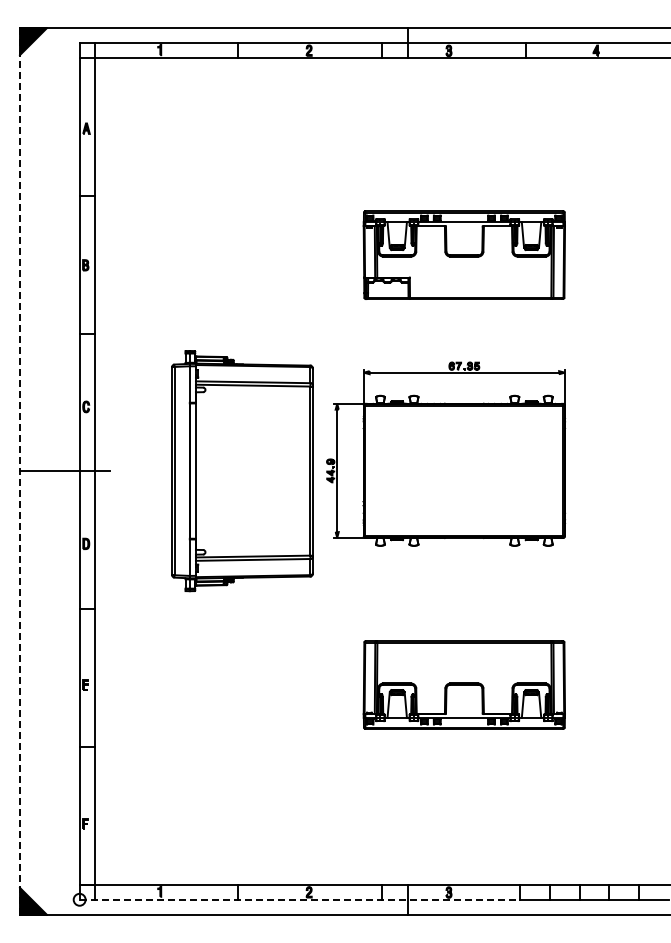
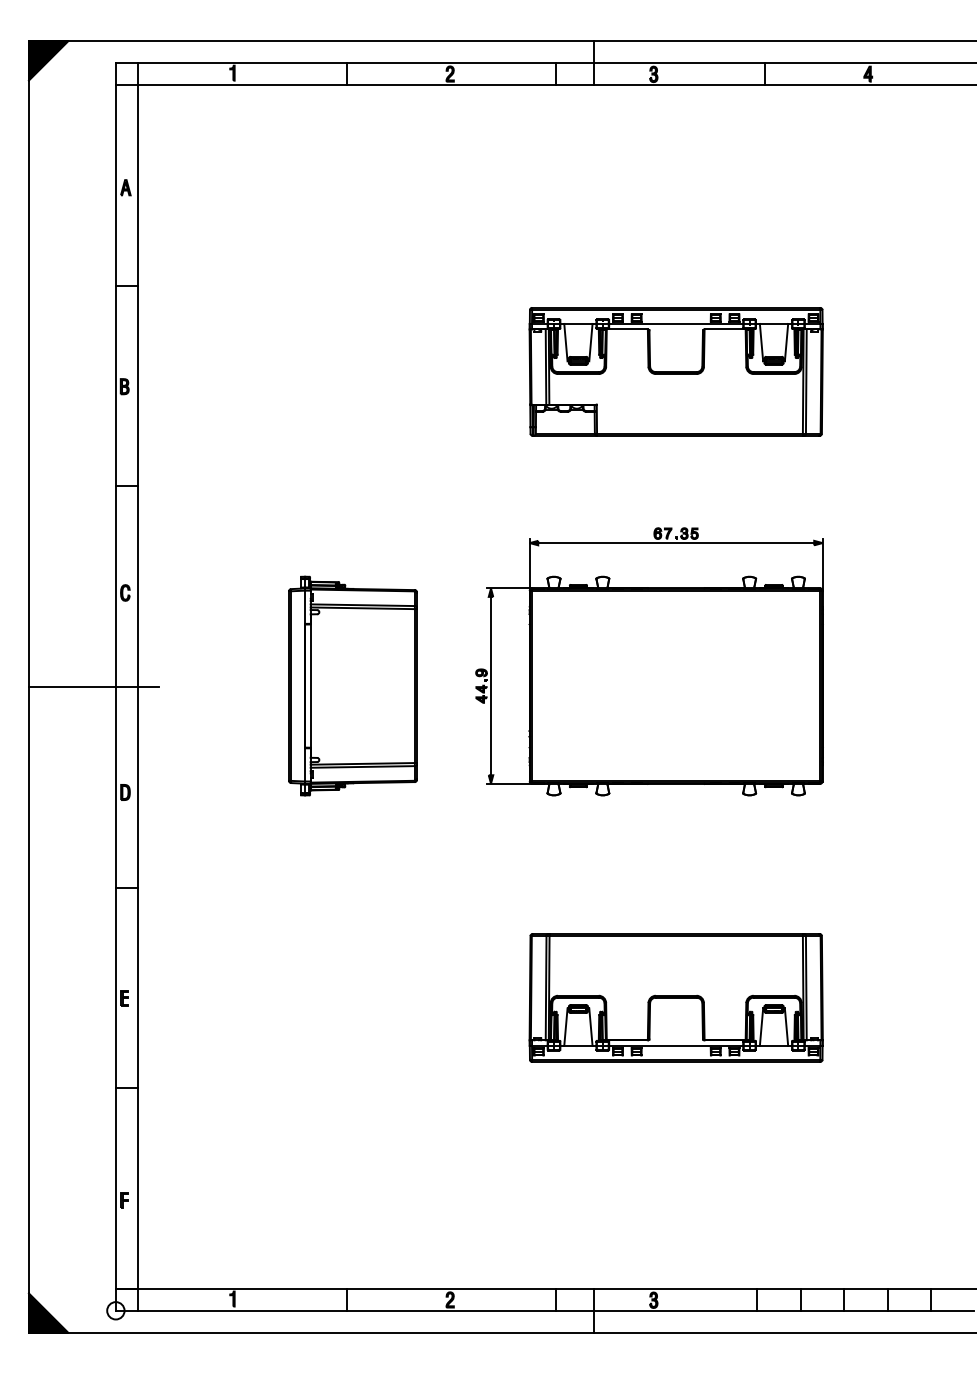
part: (242, 470) -> (353, 685), size x0.62
line: (19, 471) -> (28, 687), dashed -> solid
line: (300, 899) -> (437, 1310), dashed -> solid

